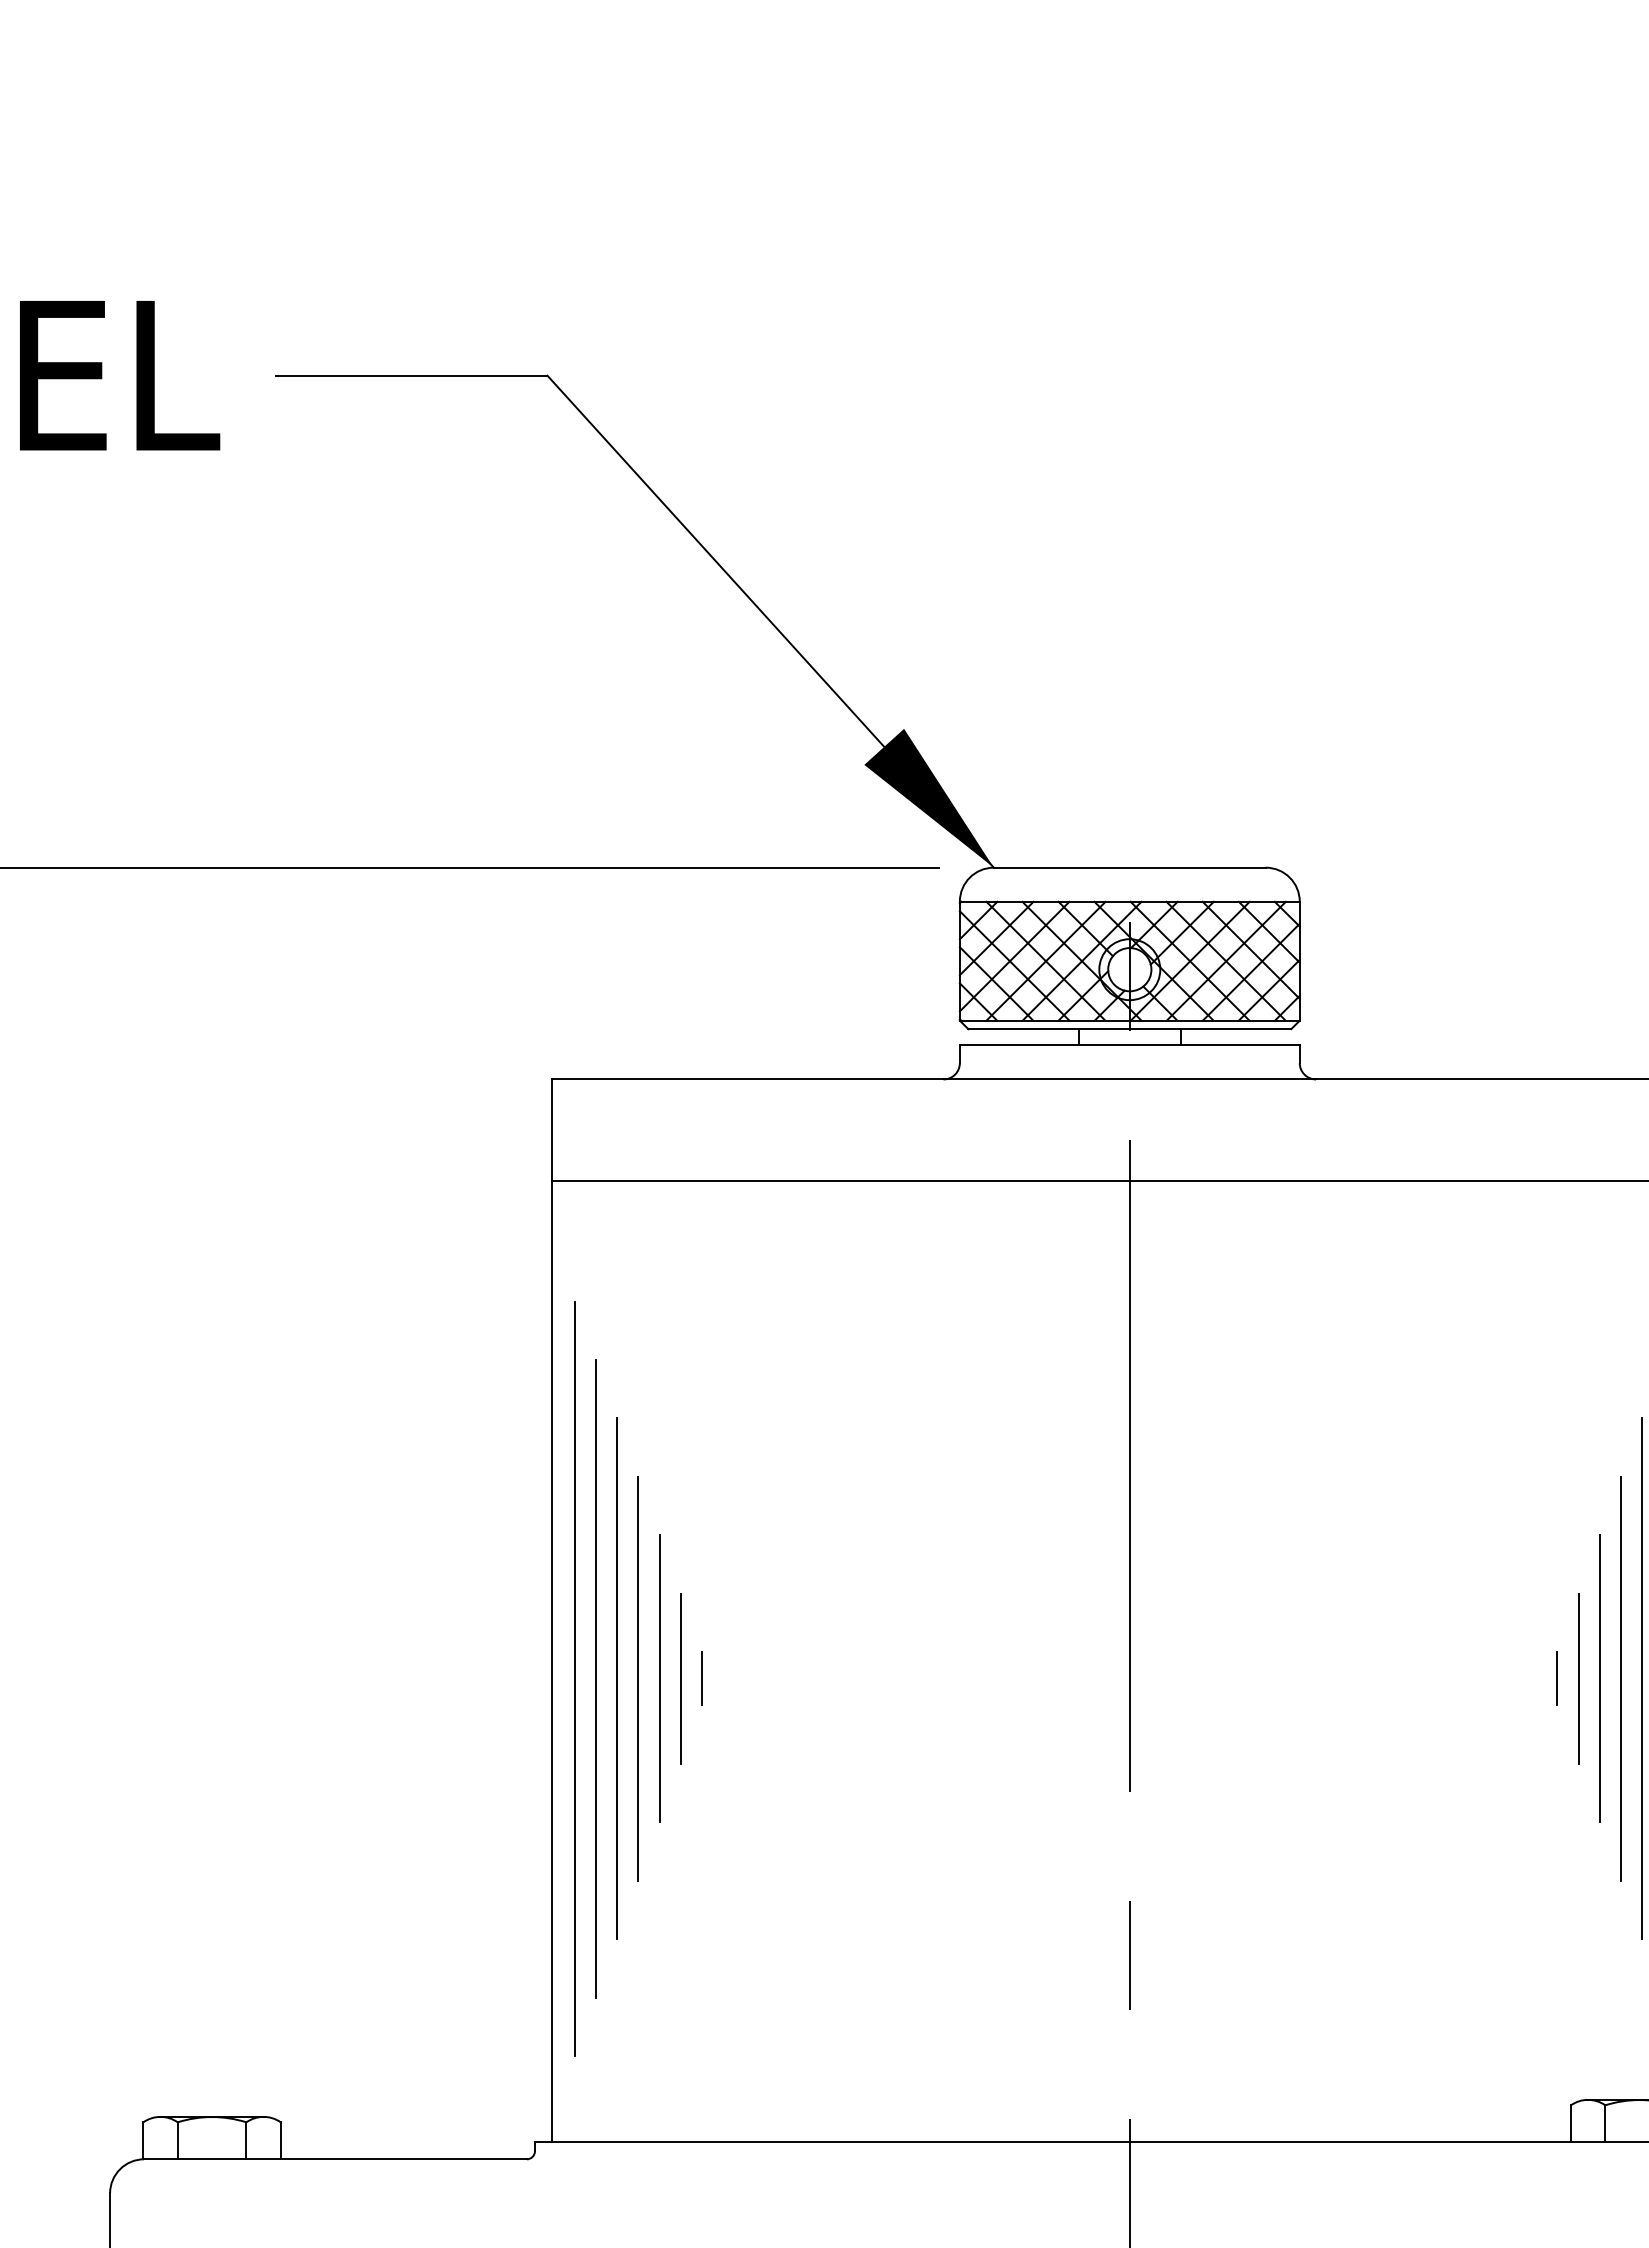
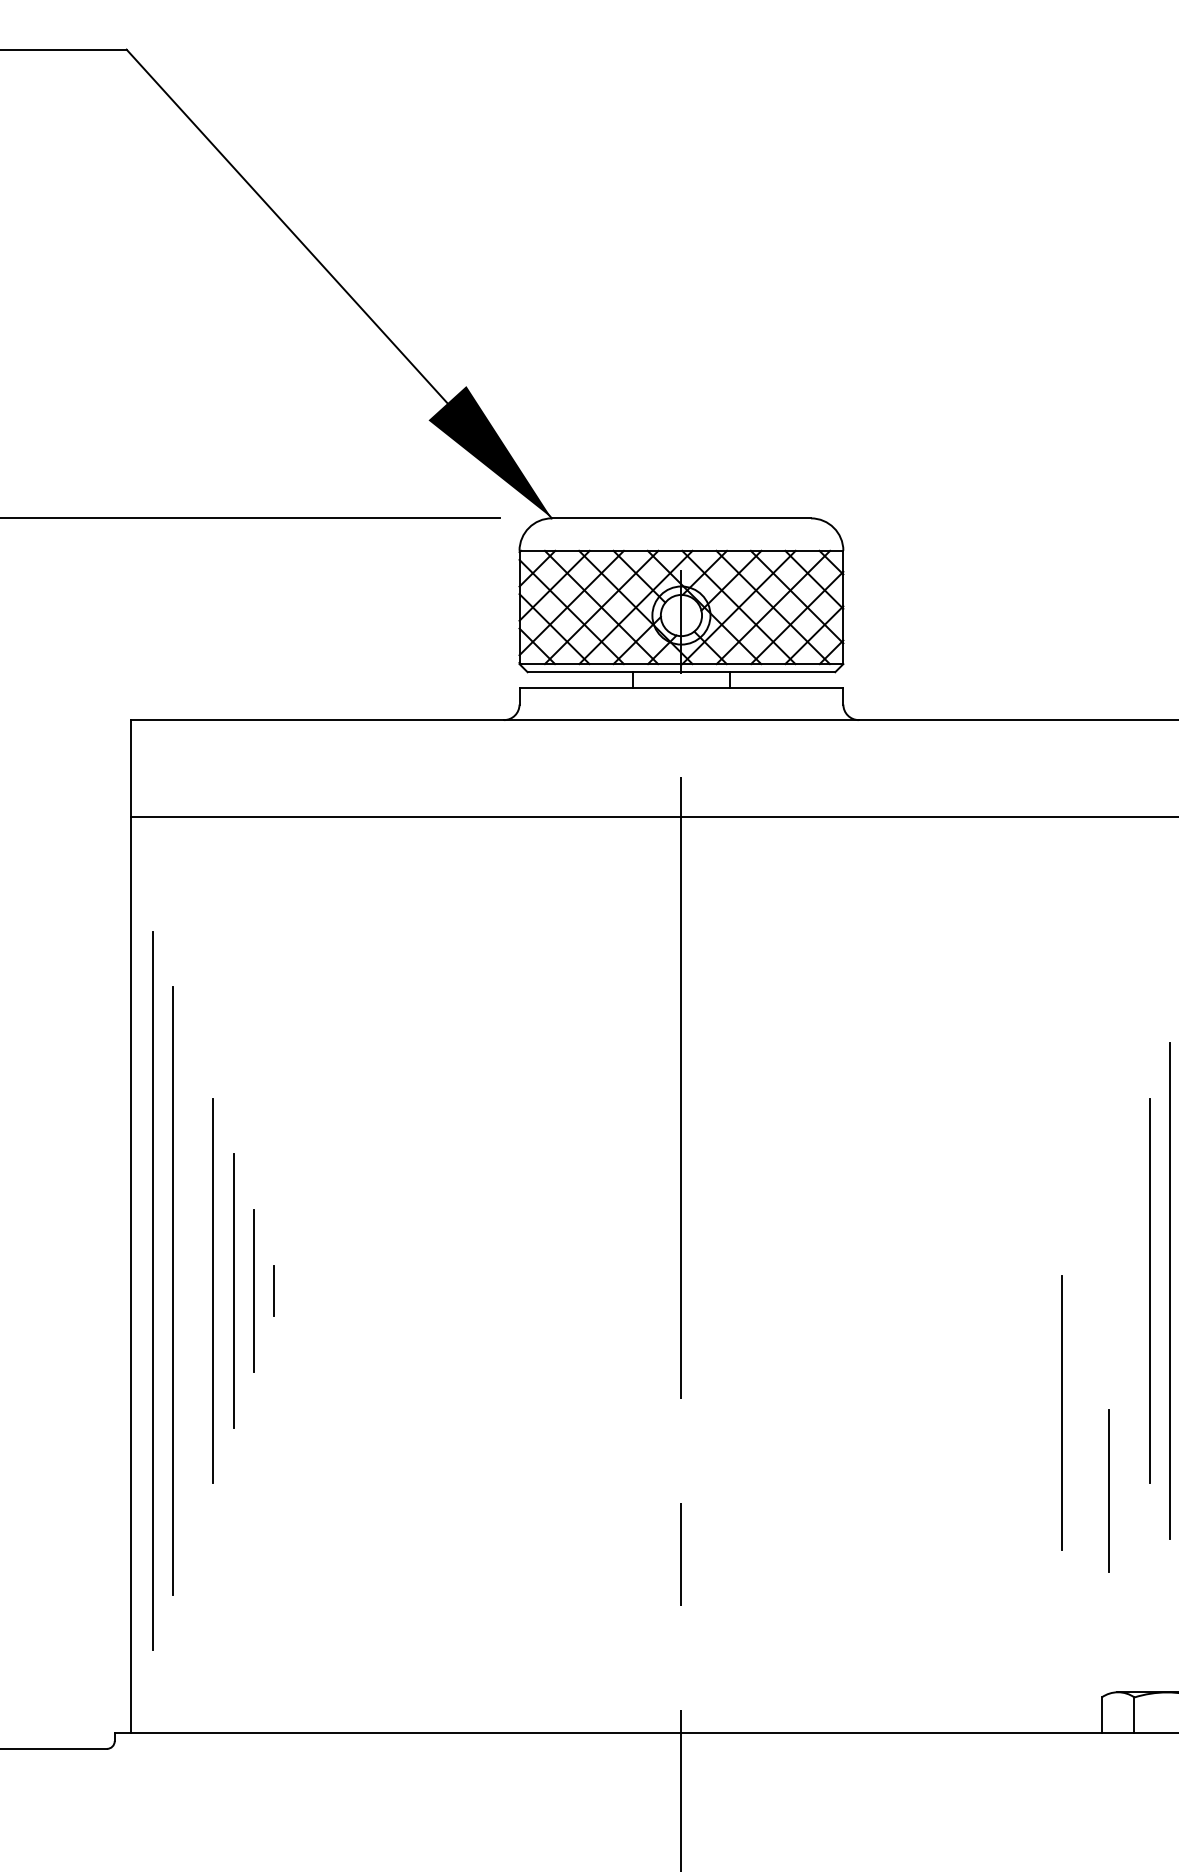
line: (617, 1678) -> (193, 1290), removed
line: (1557, 1678) -> (1088, 1290), removed
line: (1578, 1678) -> (1108, 1490), moved
line: (1599, 1678) -> (1061, 1412), moved

